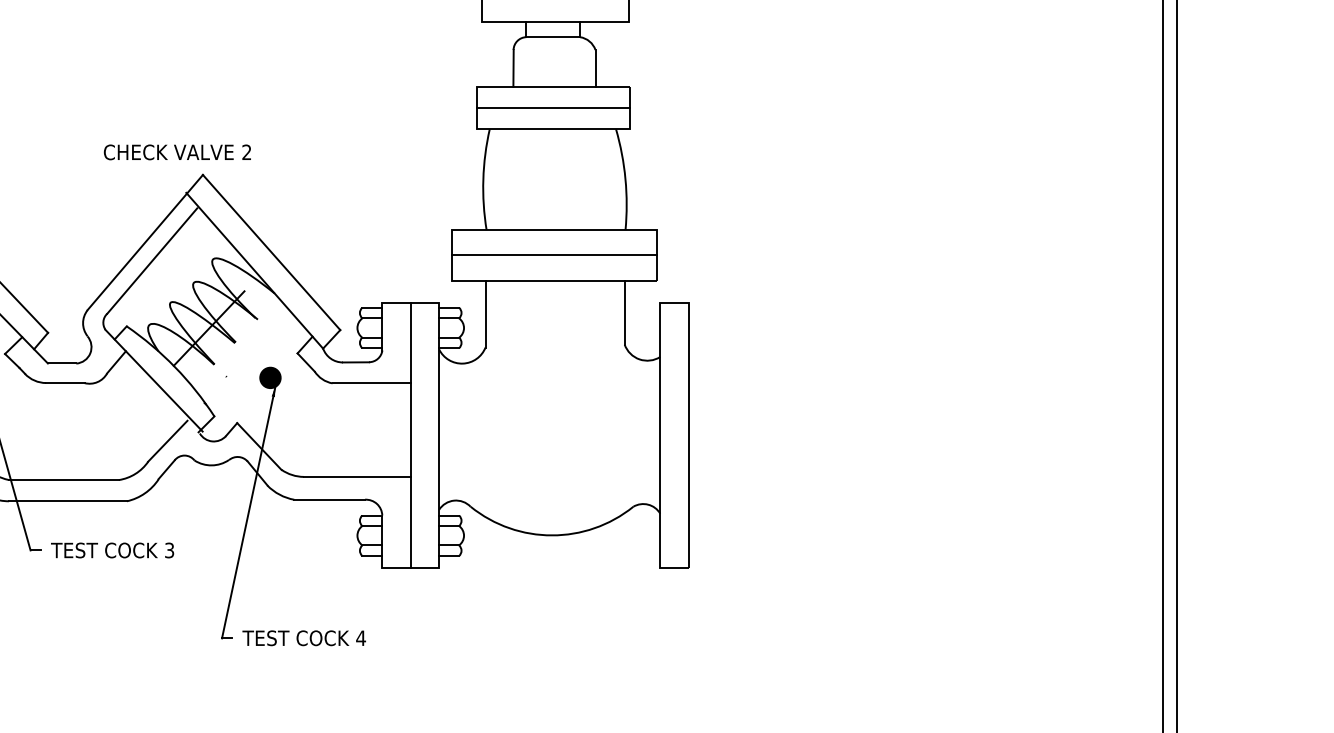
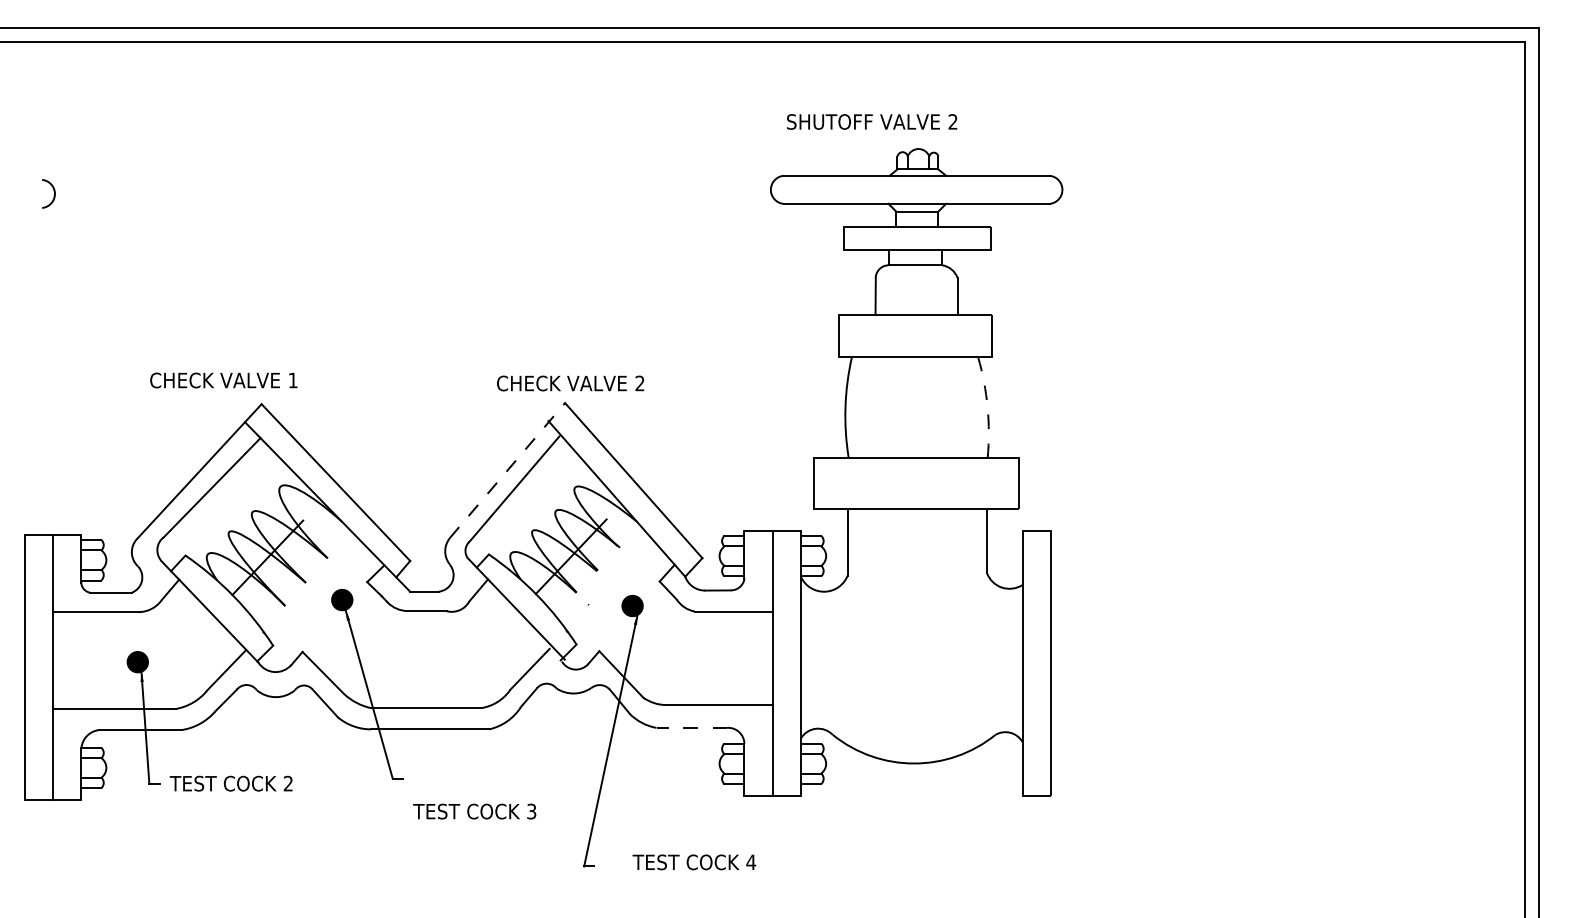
line: (553, 108) -> (915, 336), removed
text: (177, 152) -> (570, 383), moved
arc: (625, 179) -> (987, 407), solid -> dashed
line: (145, 242) -> (507, 470), solid -> dashed
line: (554, 255) -> (916, 483), removed
line: (329, 499) -> (691, 727), solid -> dashed
text: (112, 550) -> (474, 811), moved
text: (304, 638) -> (694, 862), moved

